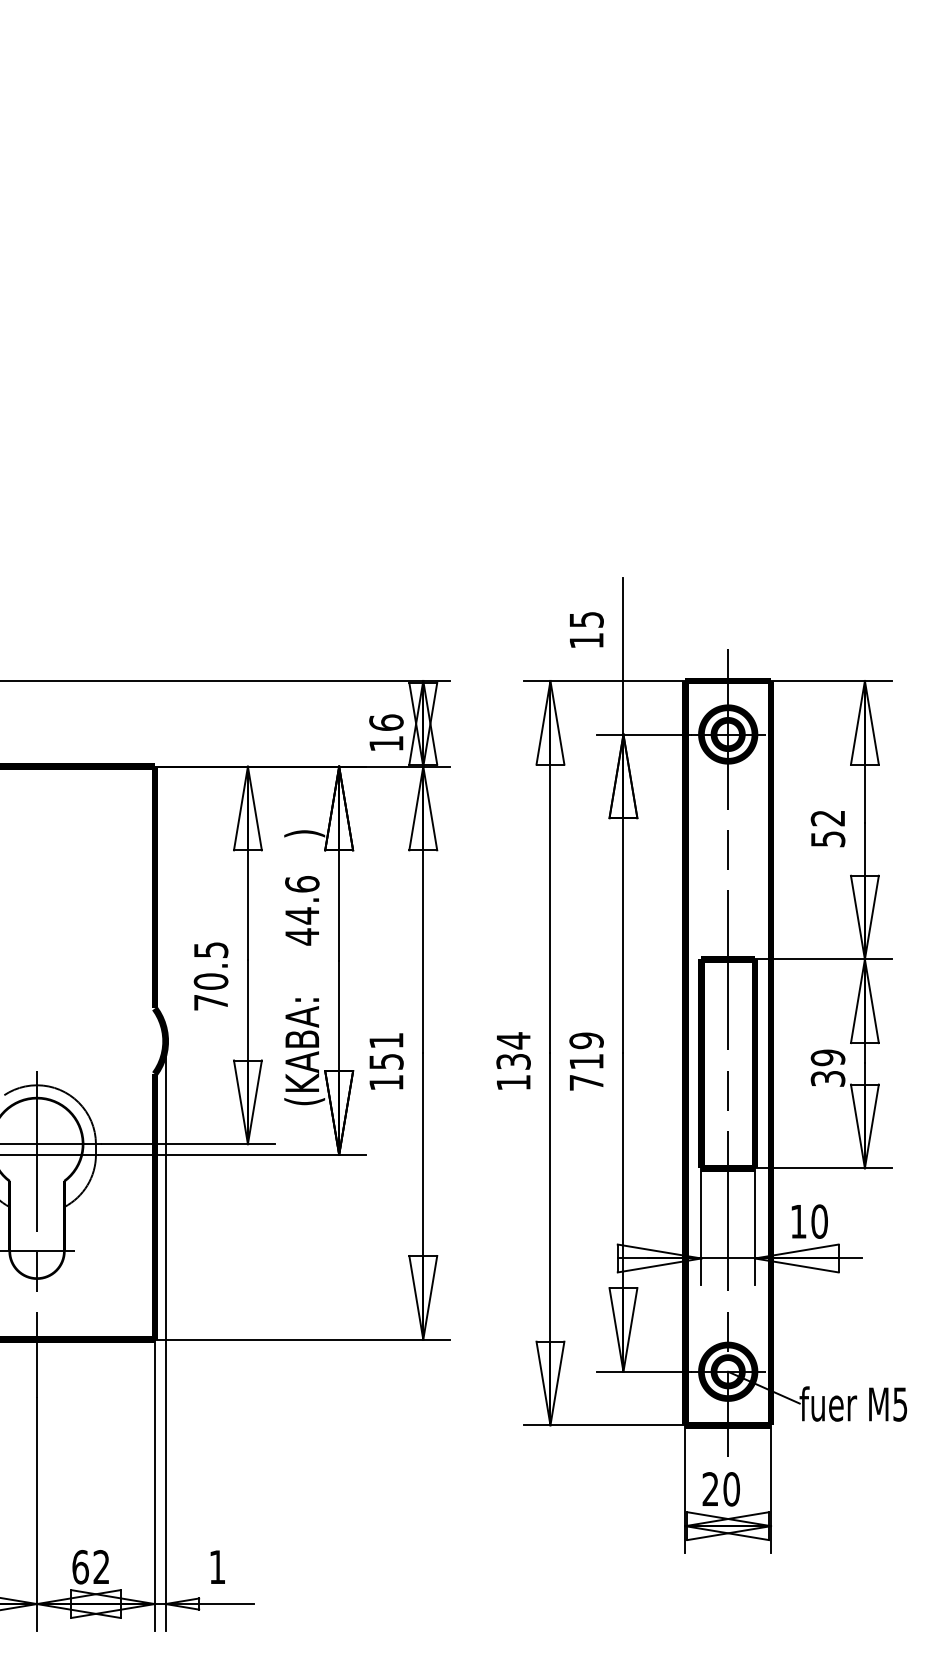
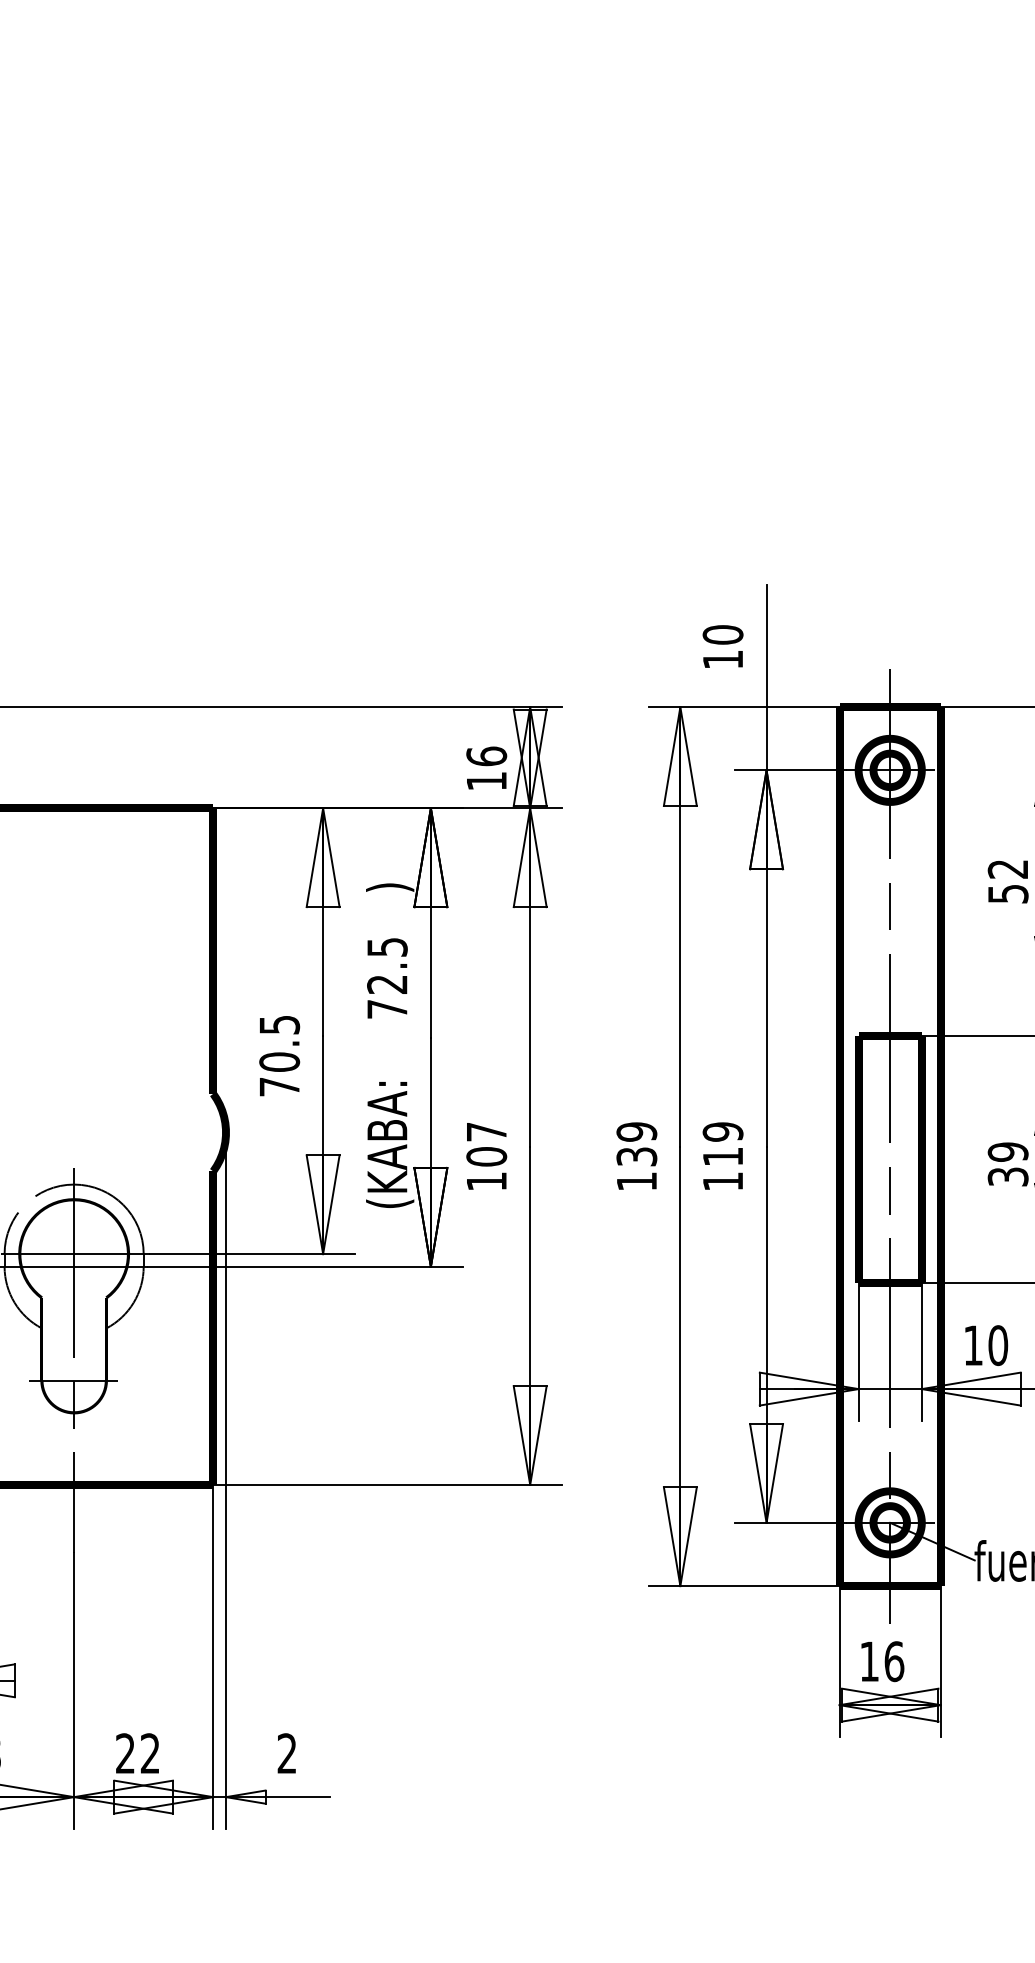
text: (586, 619) -> (722, 634), 15 -> 10
text: (302, 910) -> (387, 978), 44.6 -> 72.5
text: (513, 1040) -> (636, 1131), 134 -> 139
text: (386, 1051) -> (486, 1144), 151 -> 107
text: (586, 1082) -> (722, 1181), 719 -> 119
text: (721, 1489) -> (882, 1661), 20 -> 16
text: (216, 1566) -> (286, 1752), 1 -> 2
text: (80, 1567) -> (125, 1753), 62 -> 22

